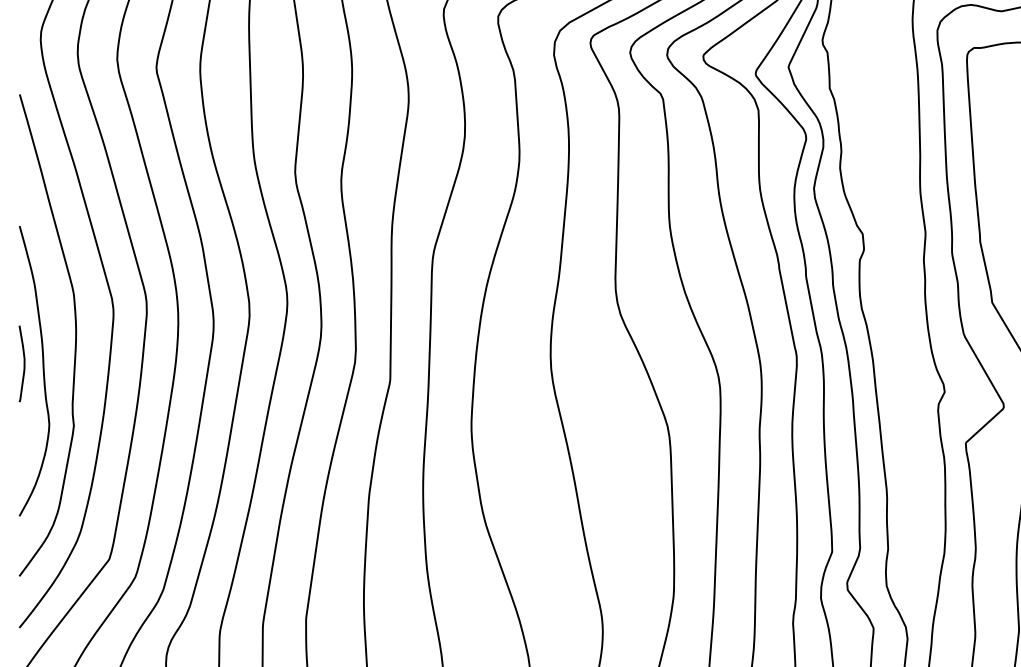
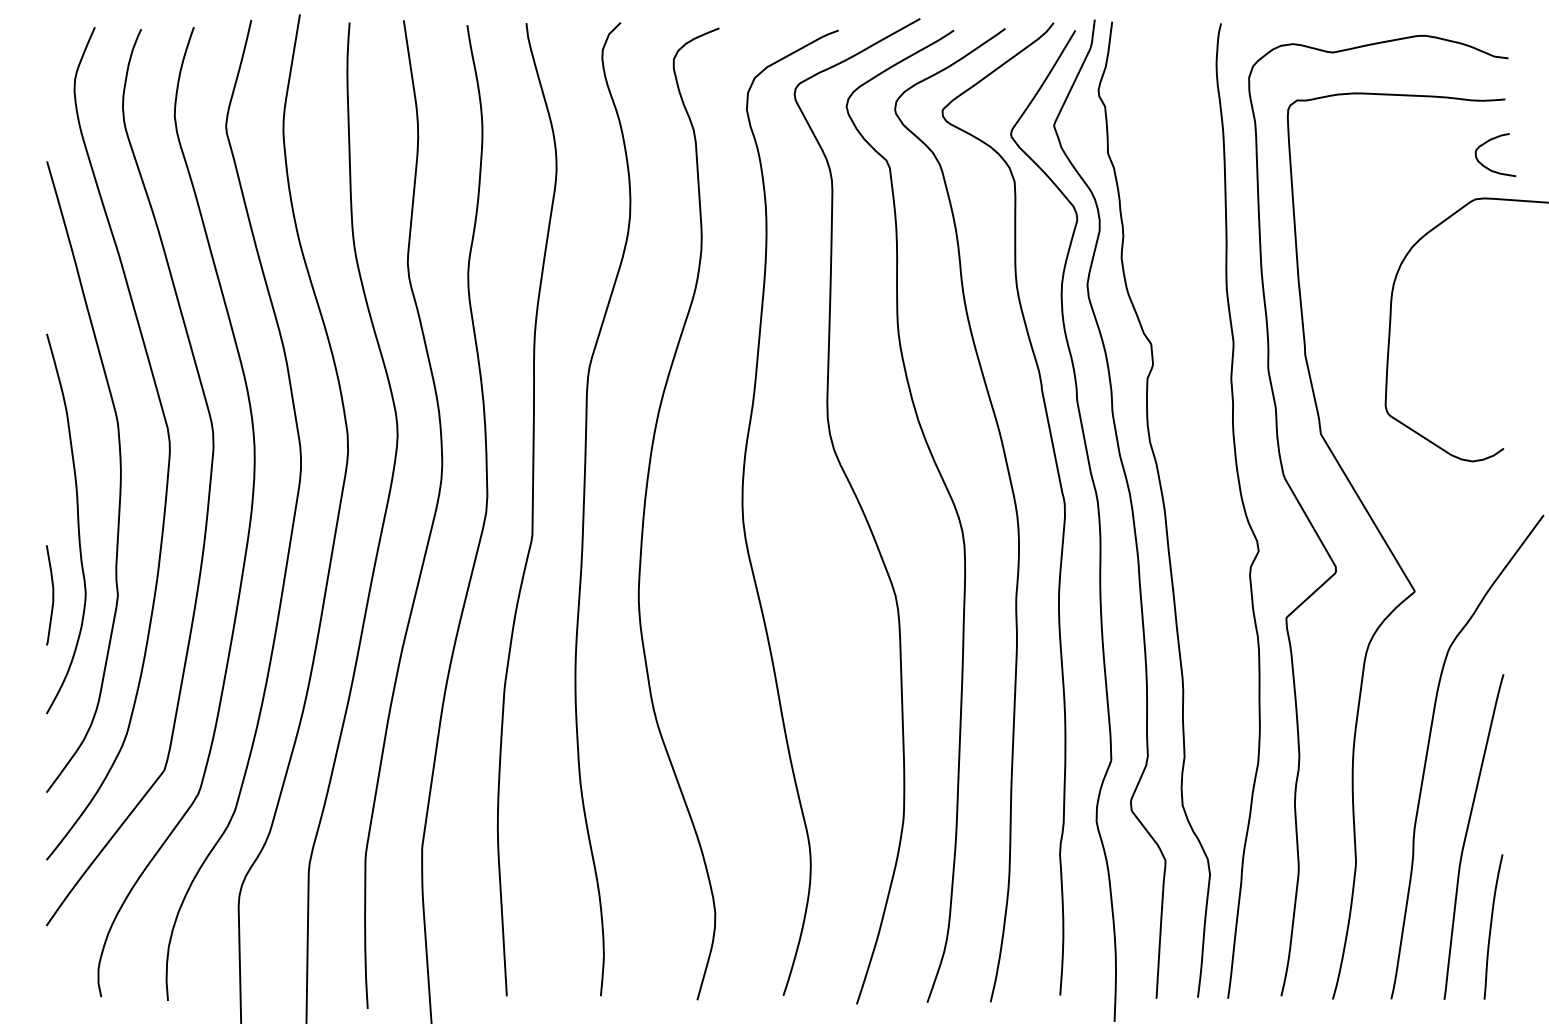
curve: (23, 364) -> (52, 595), moved

